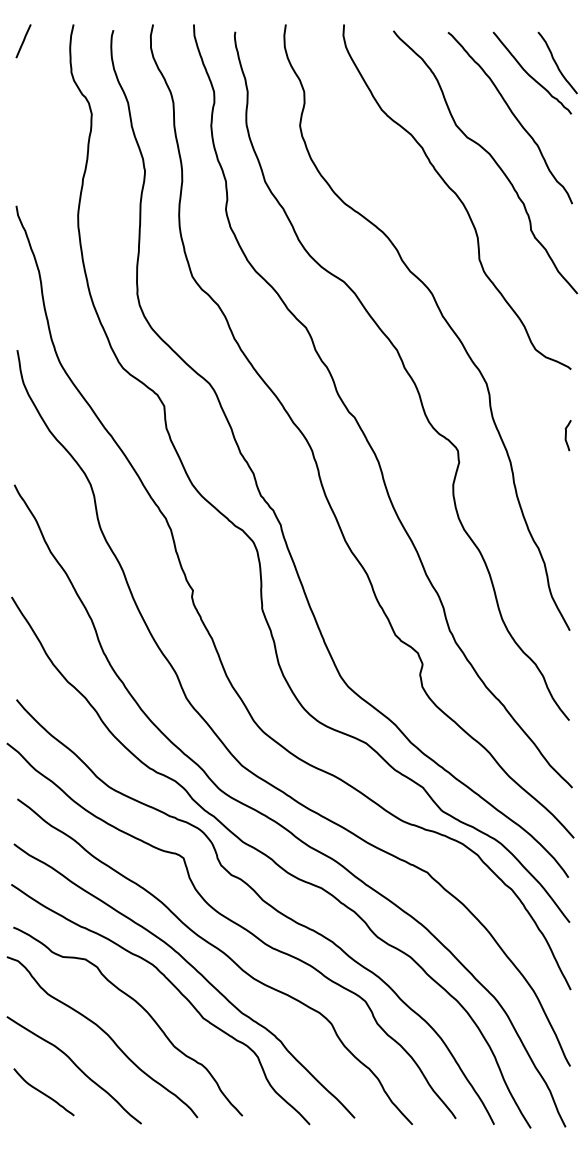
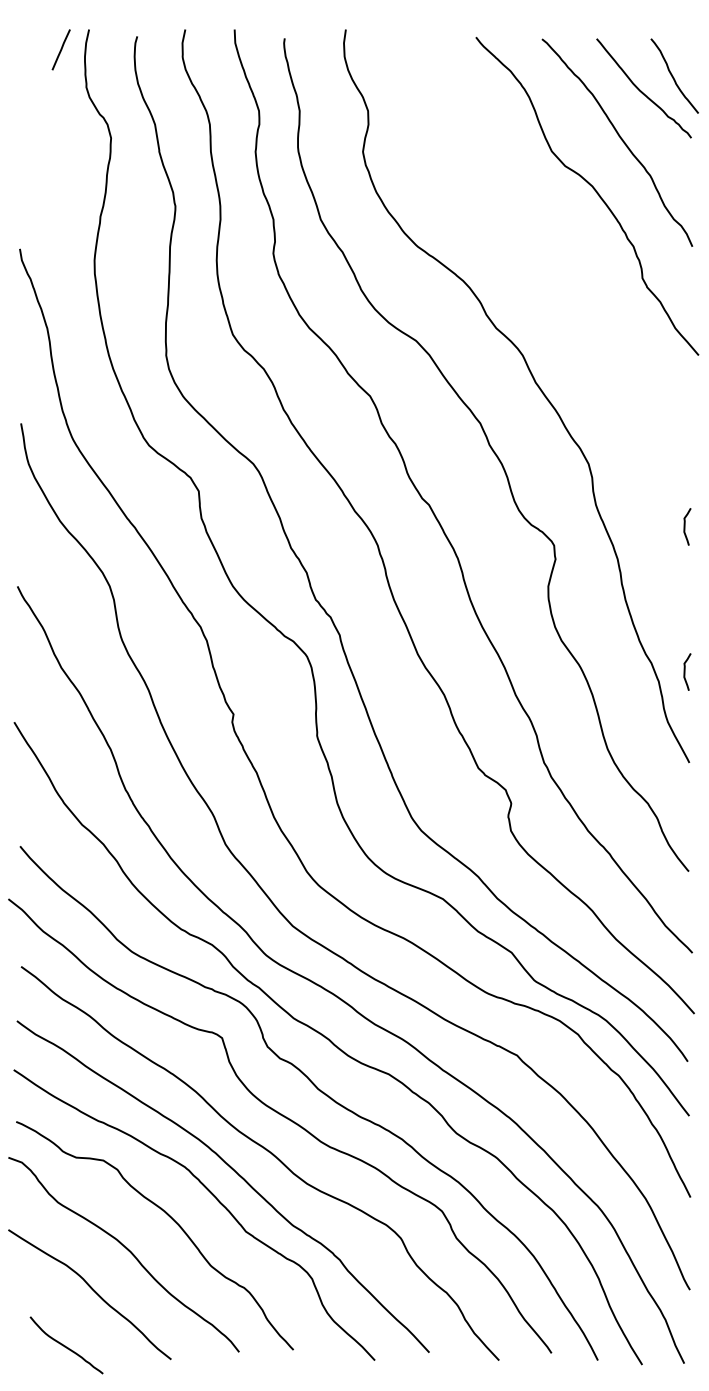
line: (23, 41) -> (61, 50), moved
curve: (456, 196) -> (552, 237), removed
curve: (566, 555) -> (685, 671), added
curve: (43, 1092) -> (65, 1345), moved

